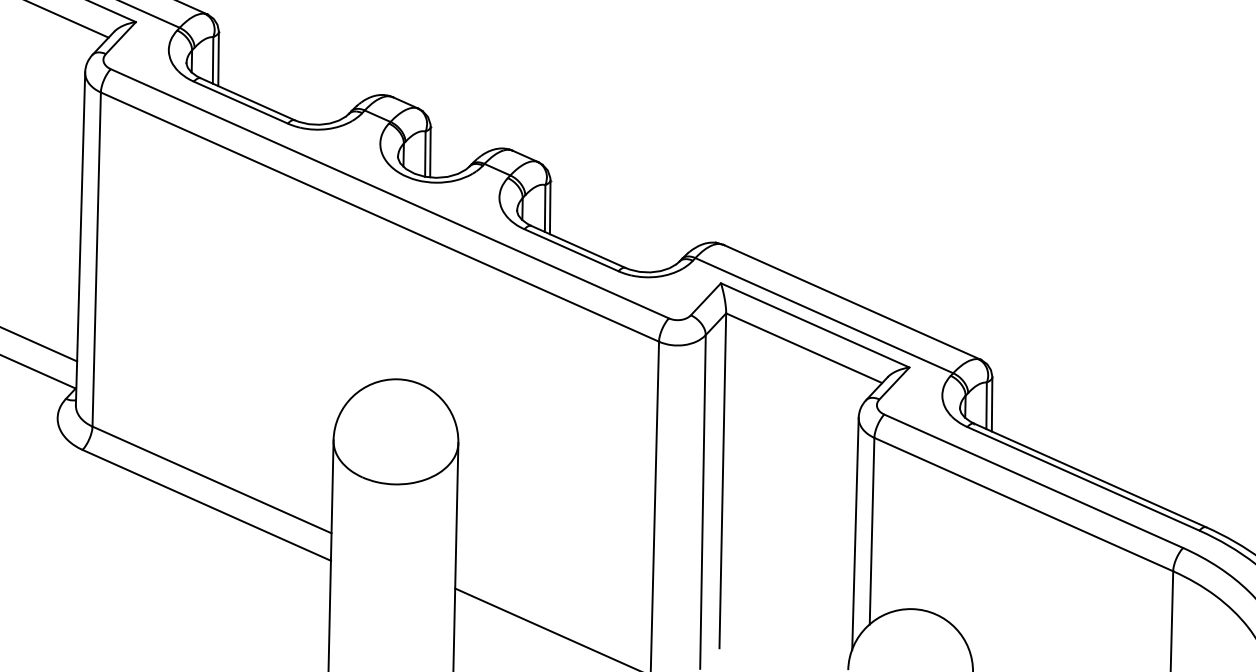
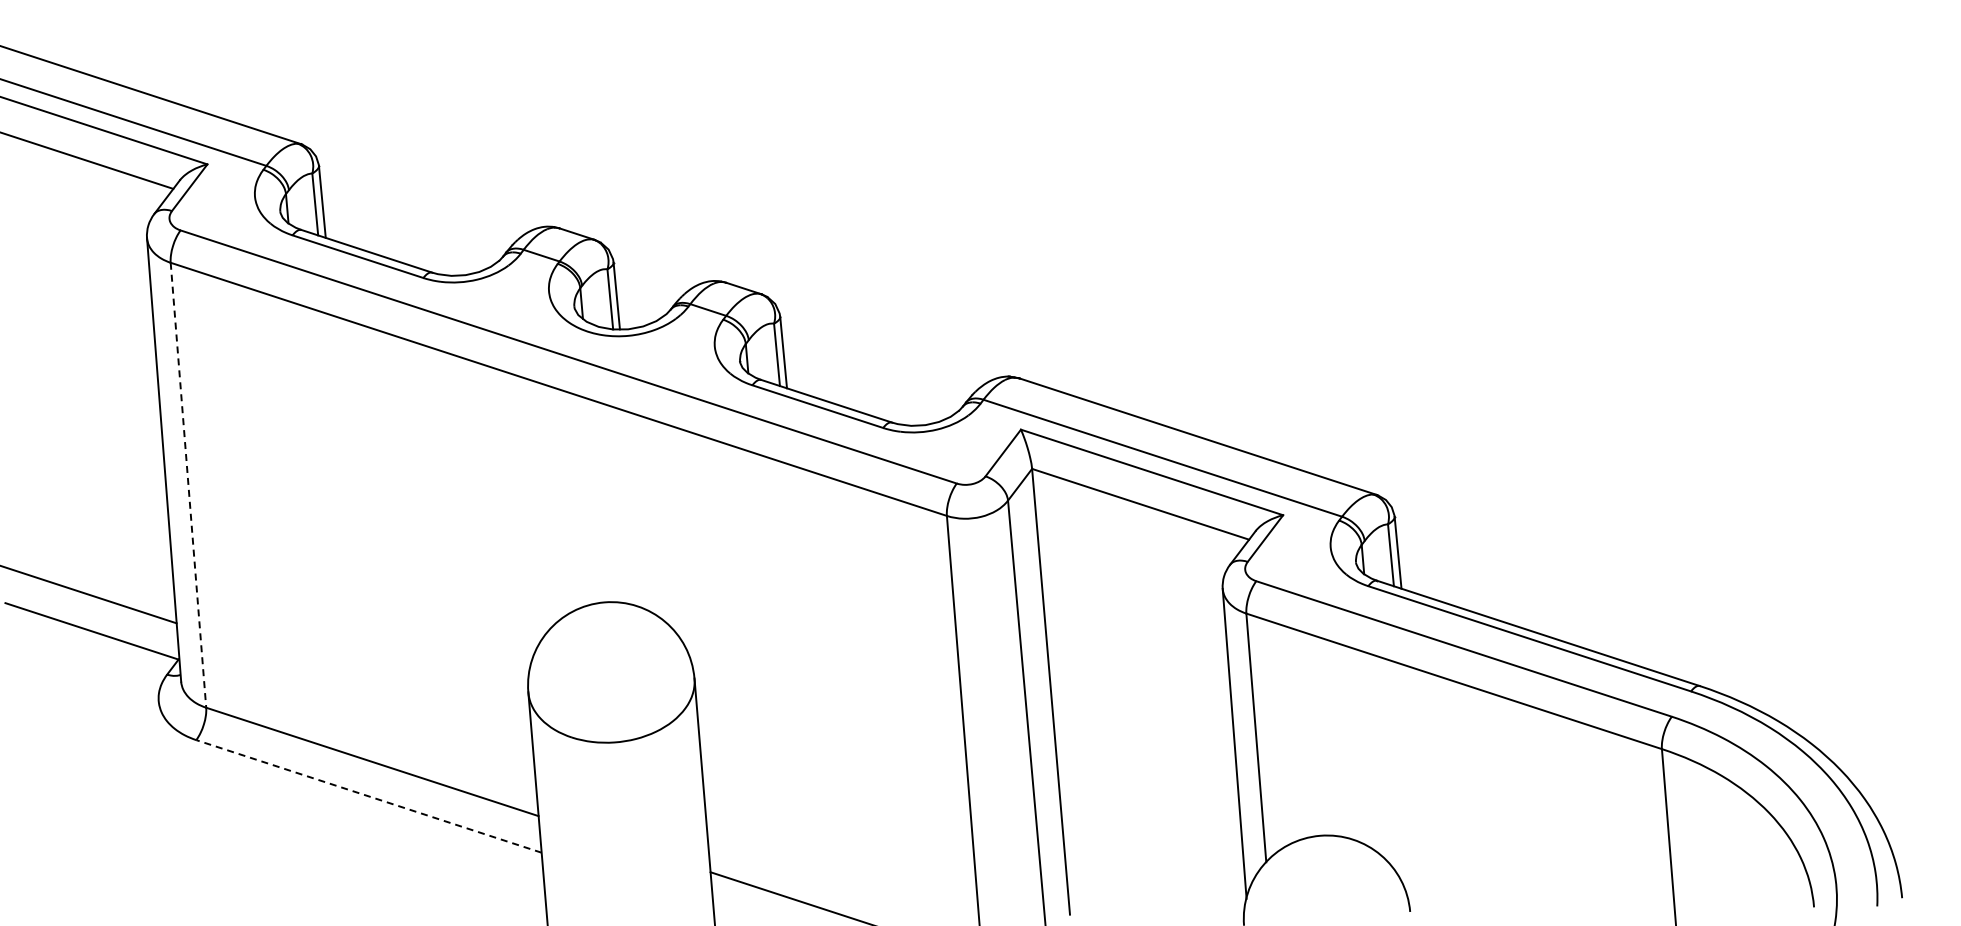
line: (96, 259) -> (188, 485), solid -> dashed
line: (207, 505) -> (369, 796), solid -> dashed

